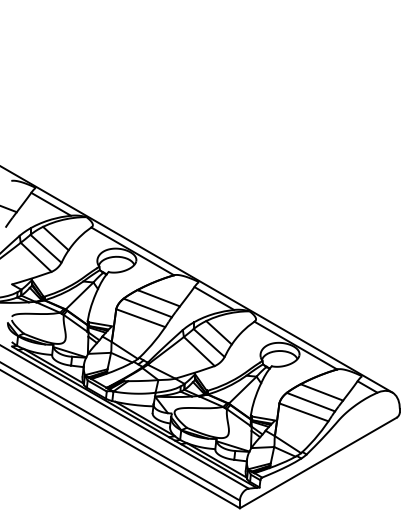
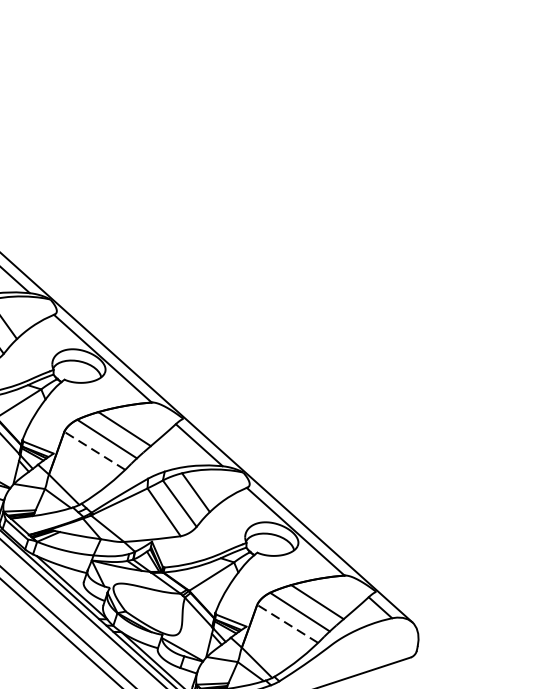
line: (140, 317) -> (94, 449), solid -> dashed
line: (303, 412) -> (287, 623), solid -> dashed

